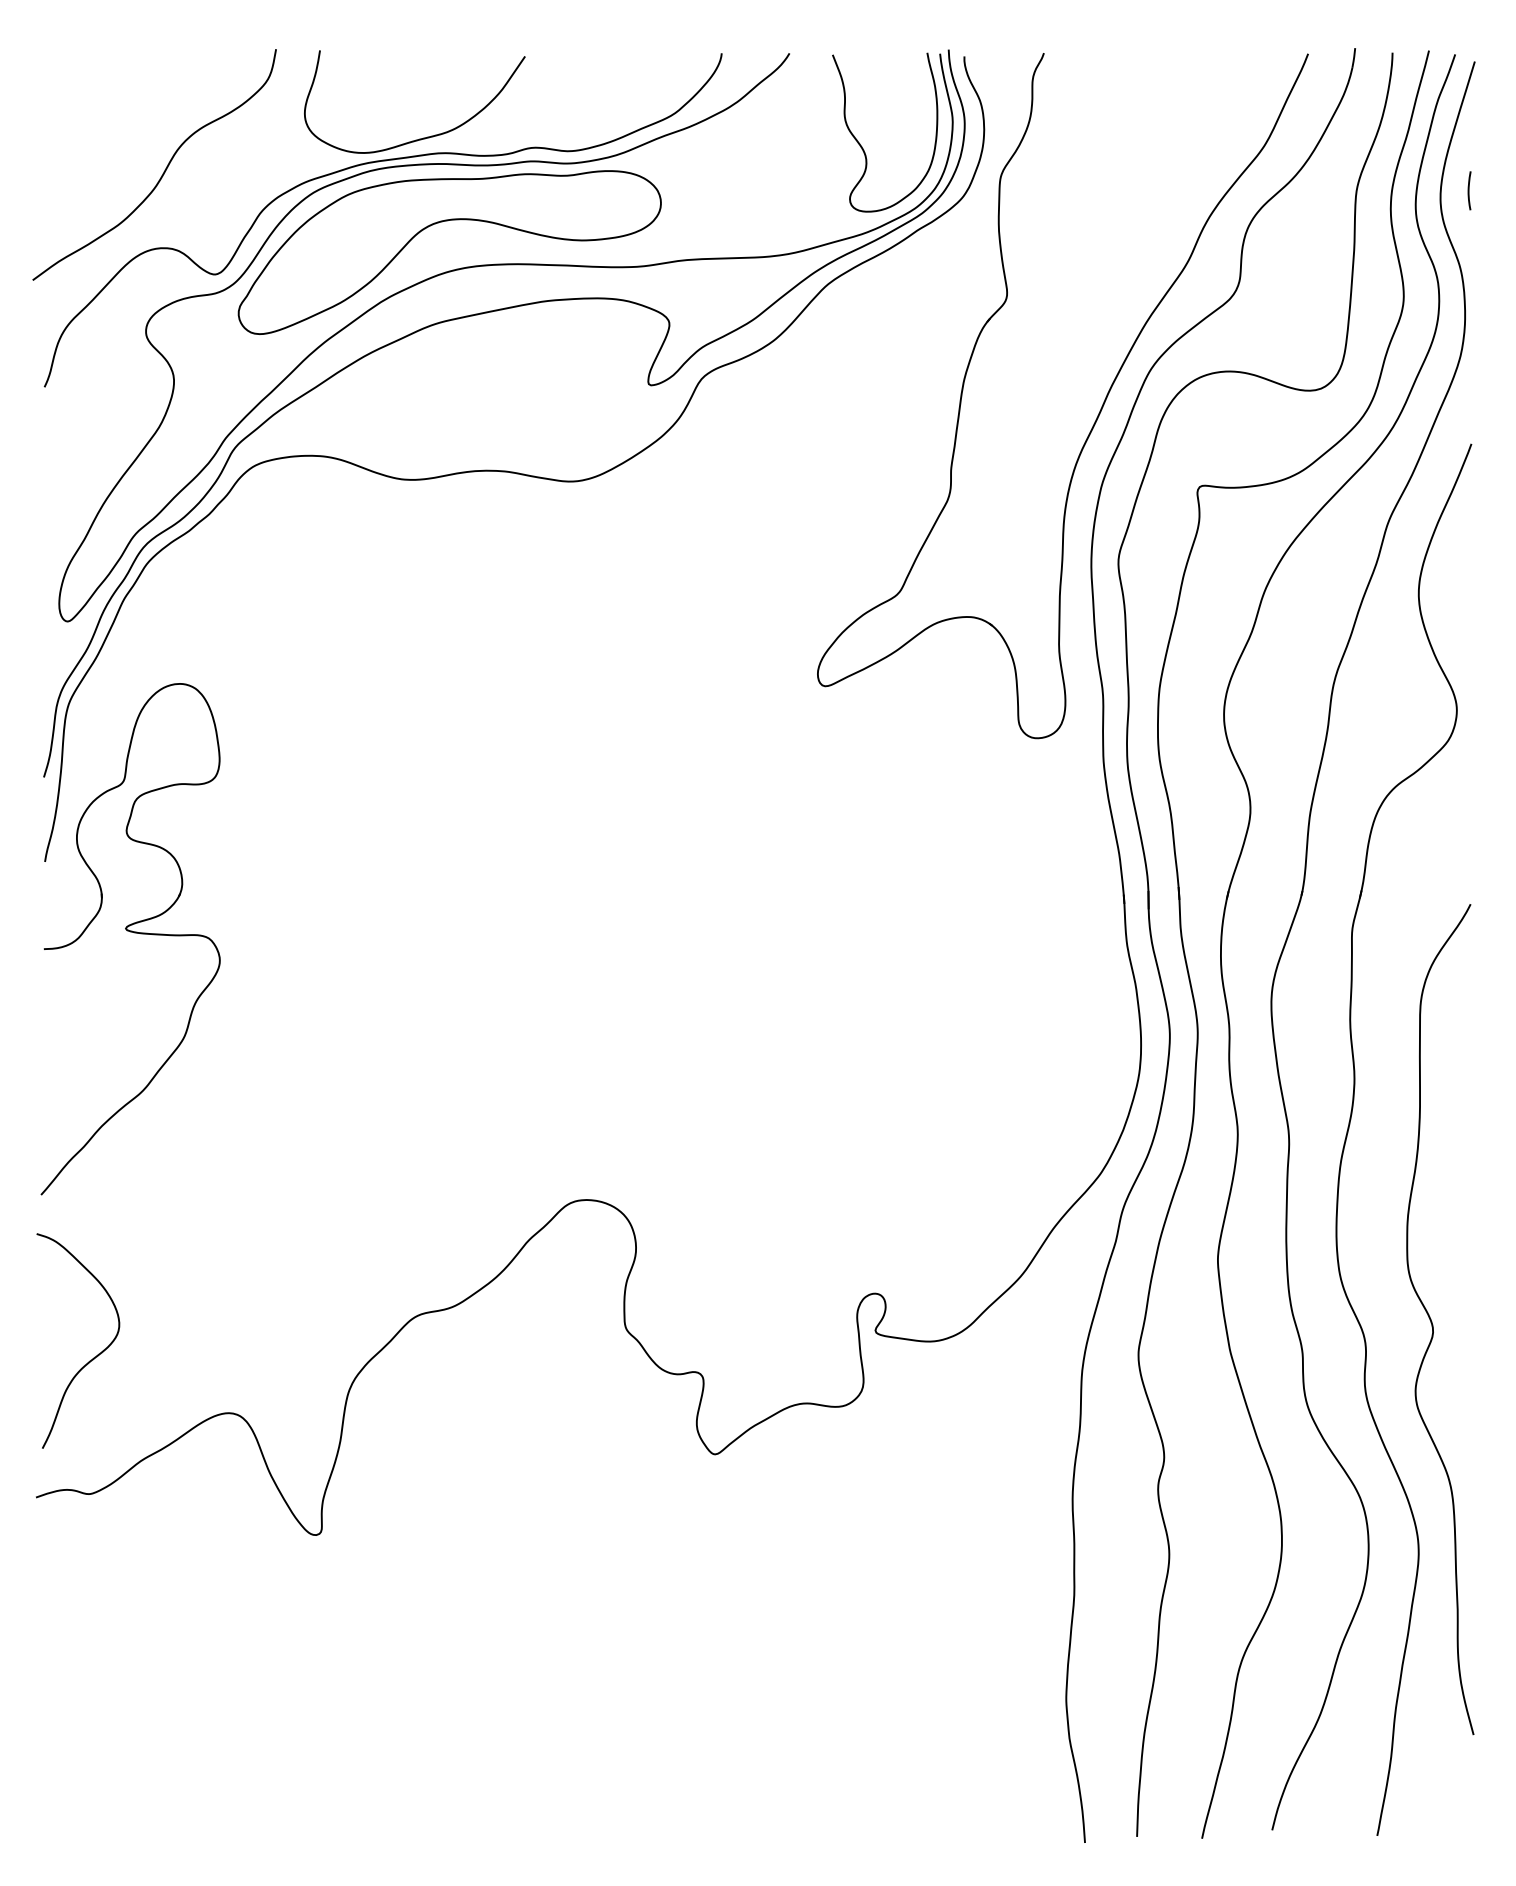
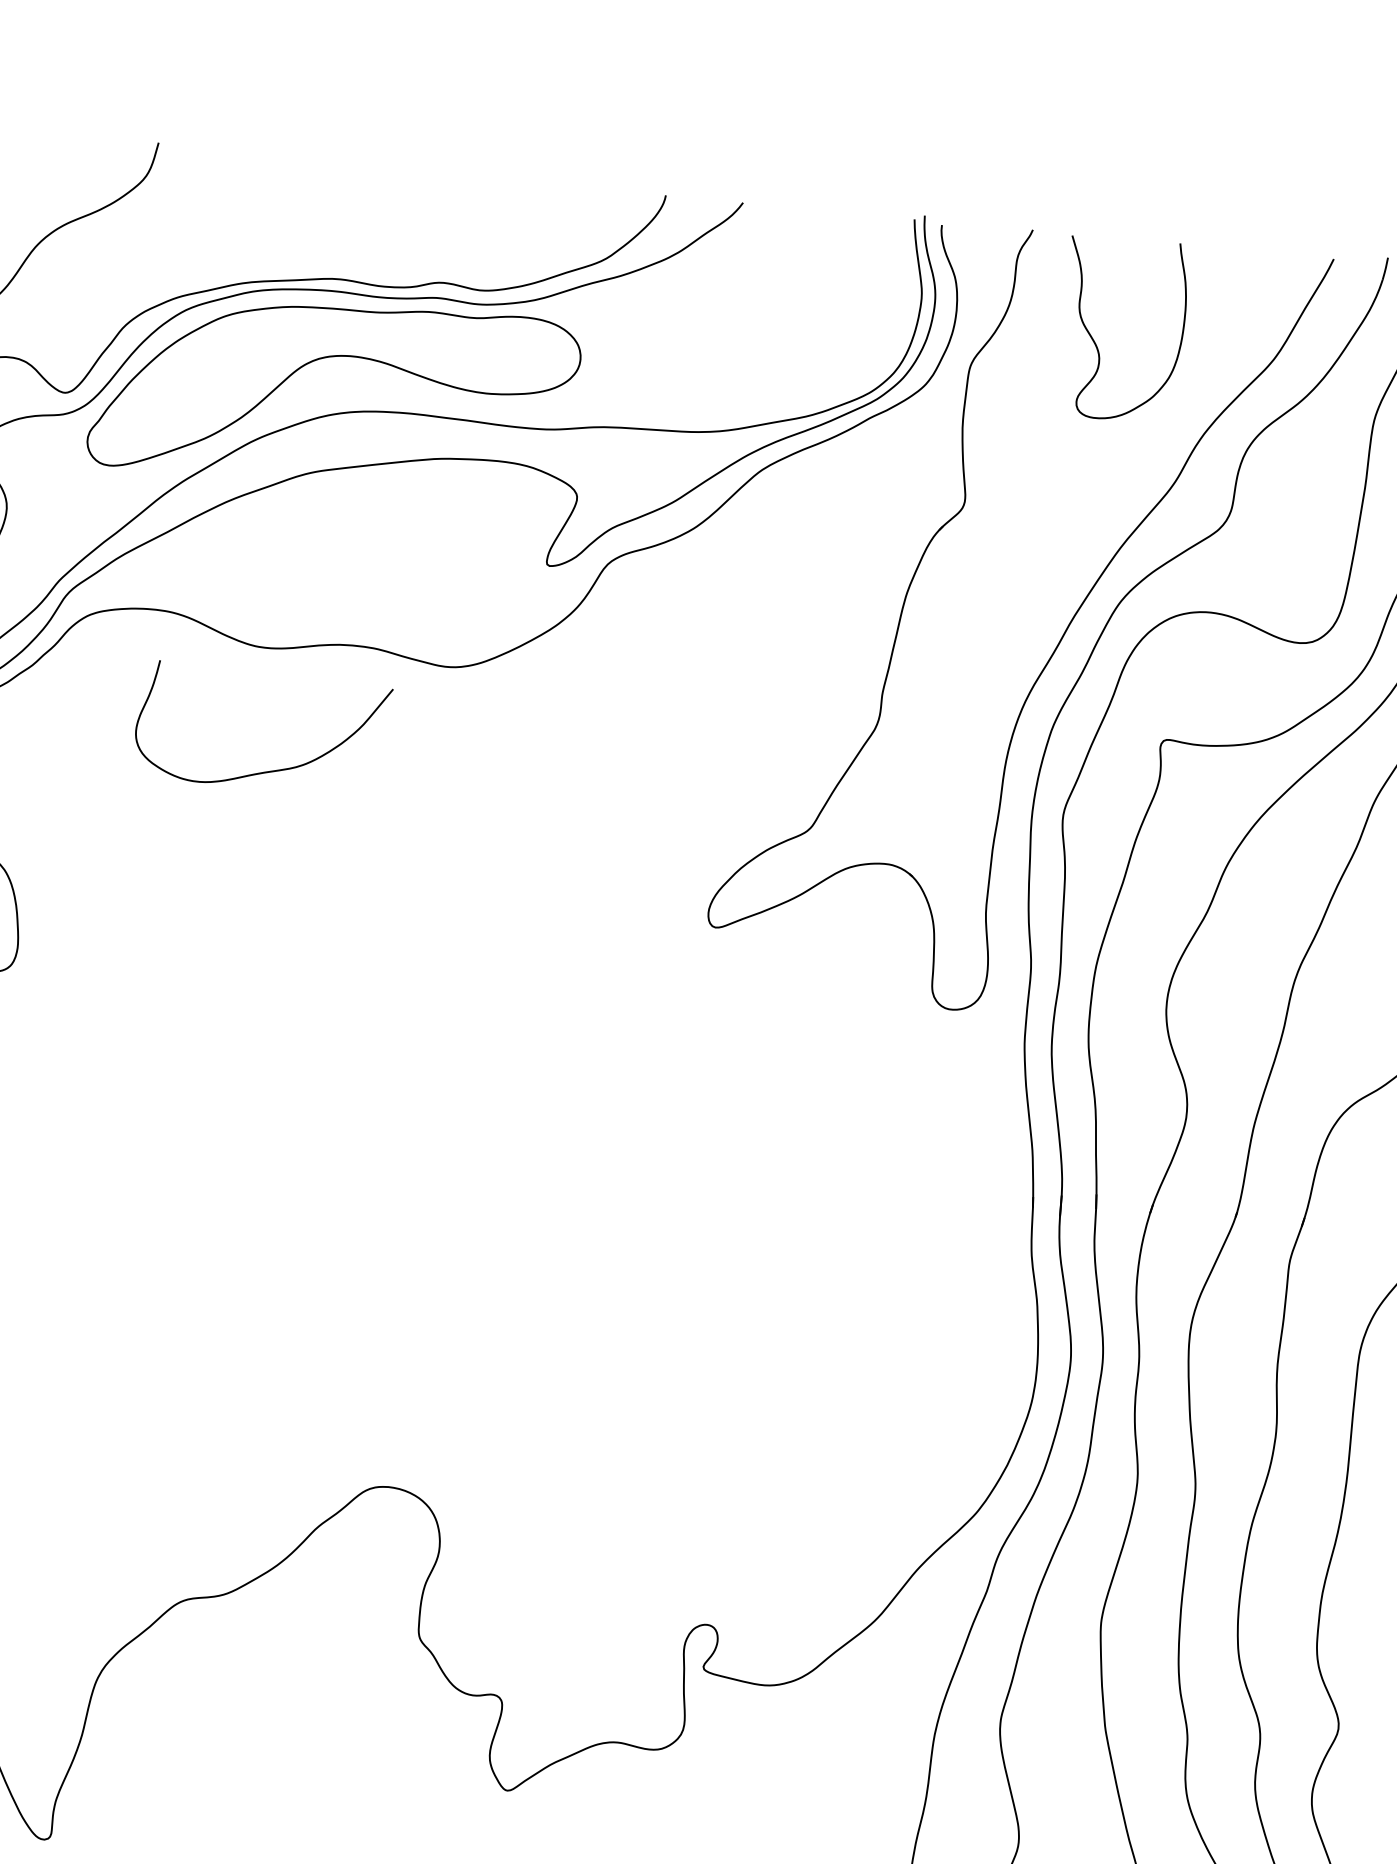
curve: (423, 137) -> (268, 770), moved
curve: (862, 146) -> (1096, 343), moved

